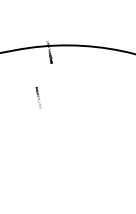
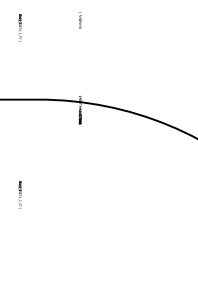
line: (37, 97) -> (19, 194), moved

